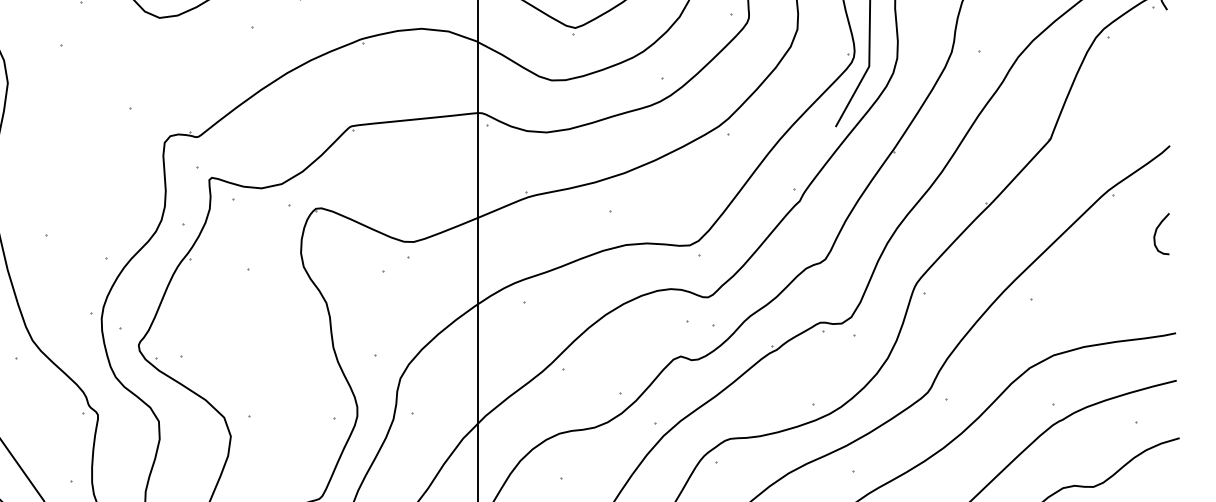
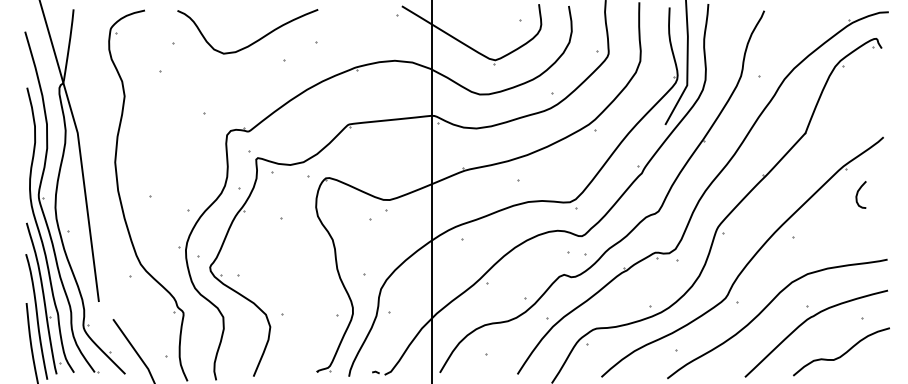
curve: (1157, 231) -> (858, 193), moved

